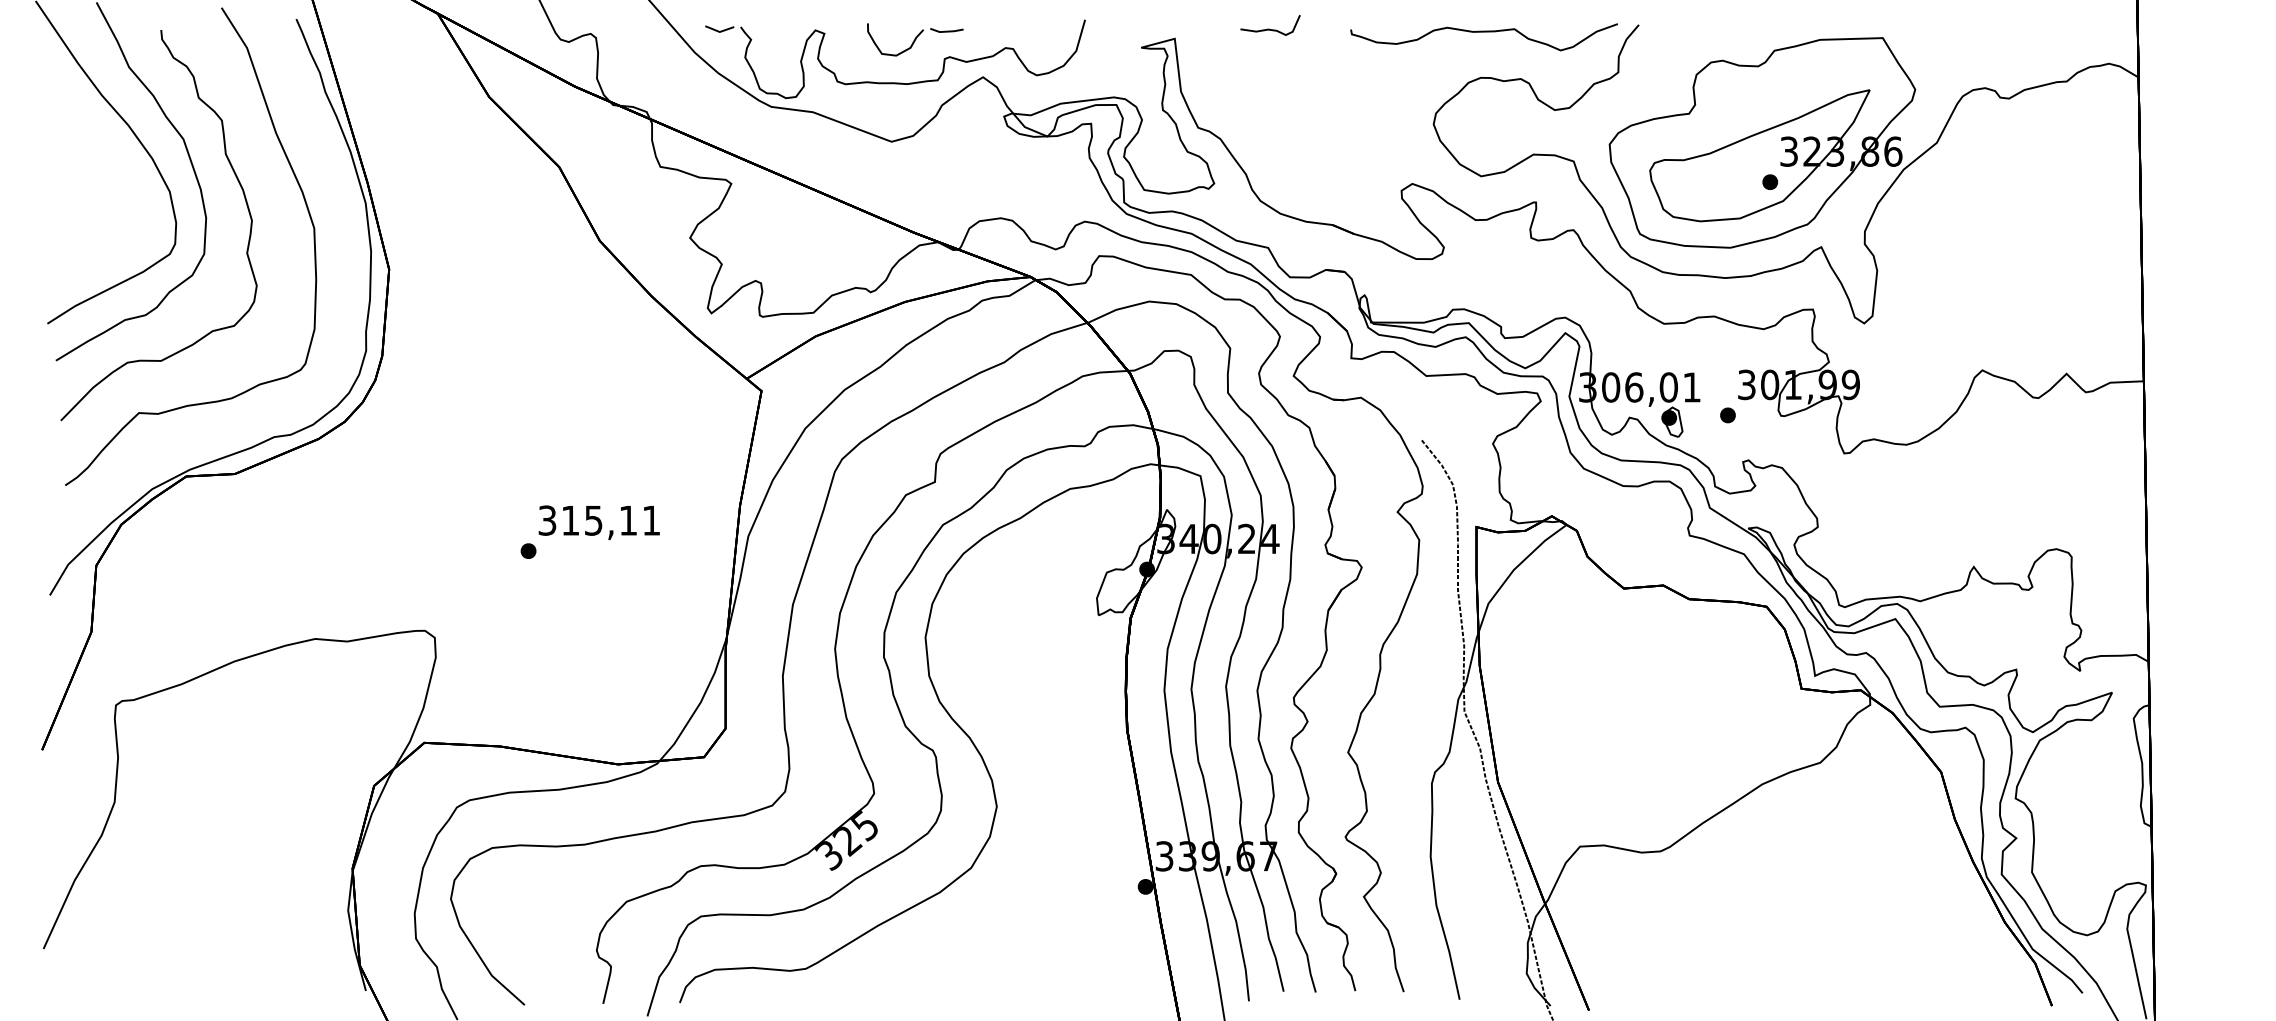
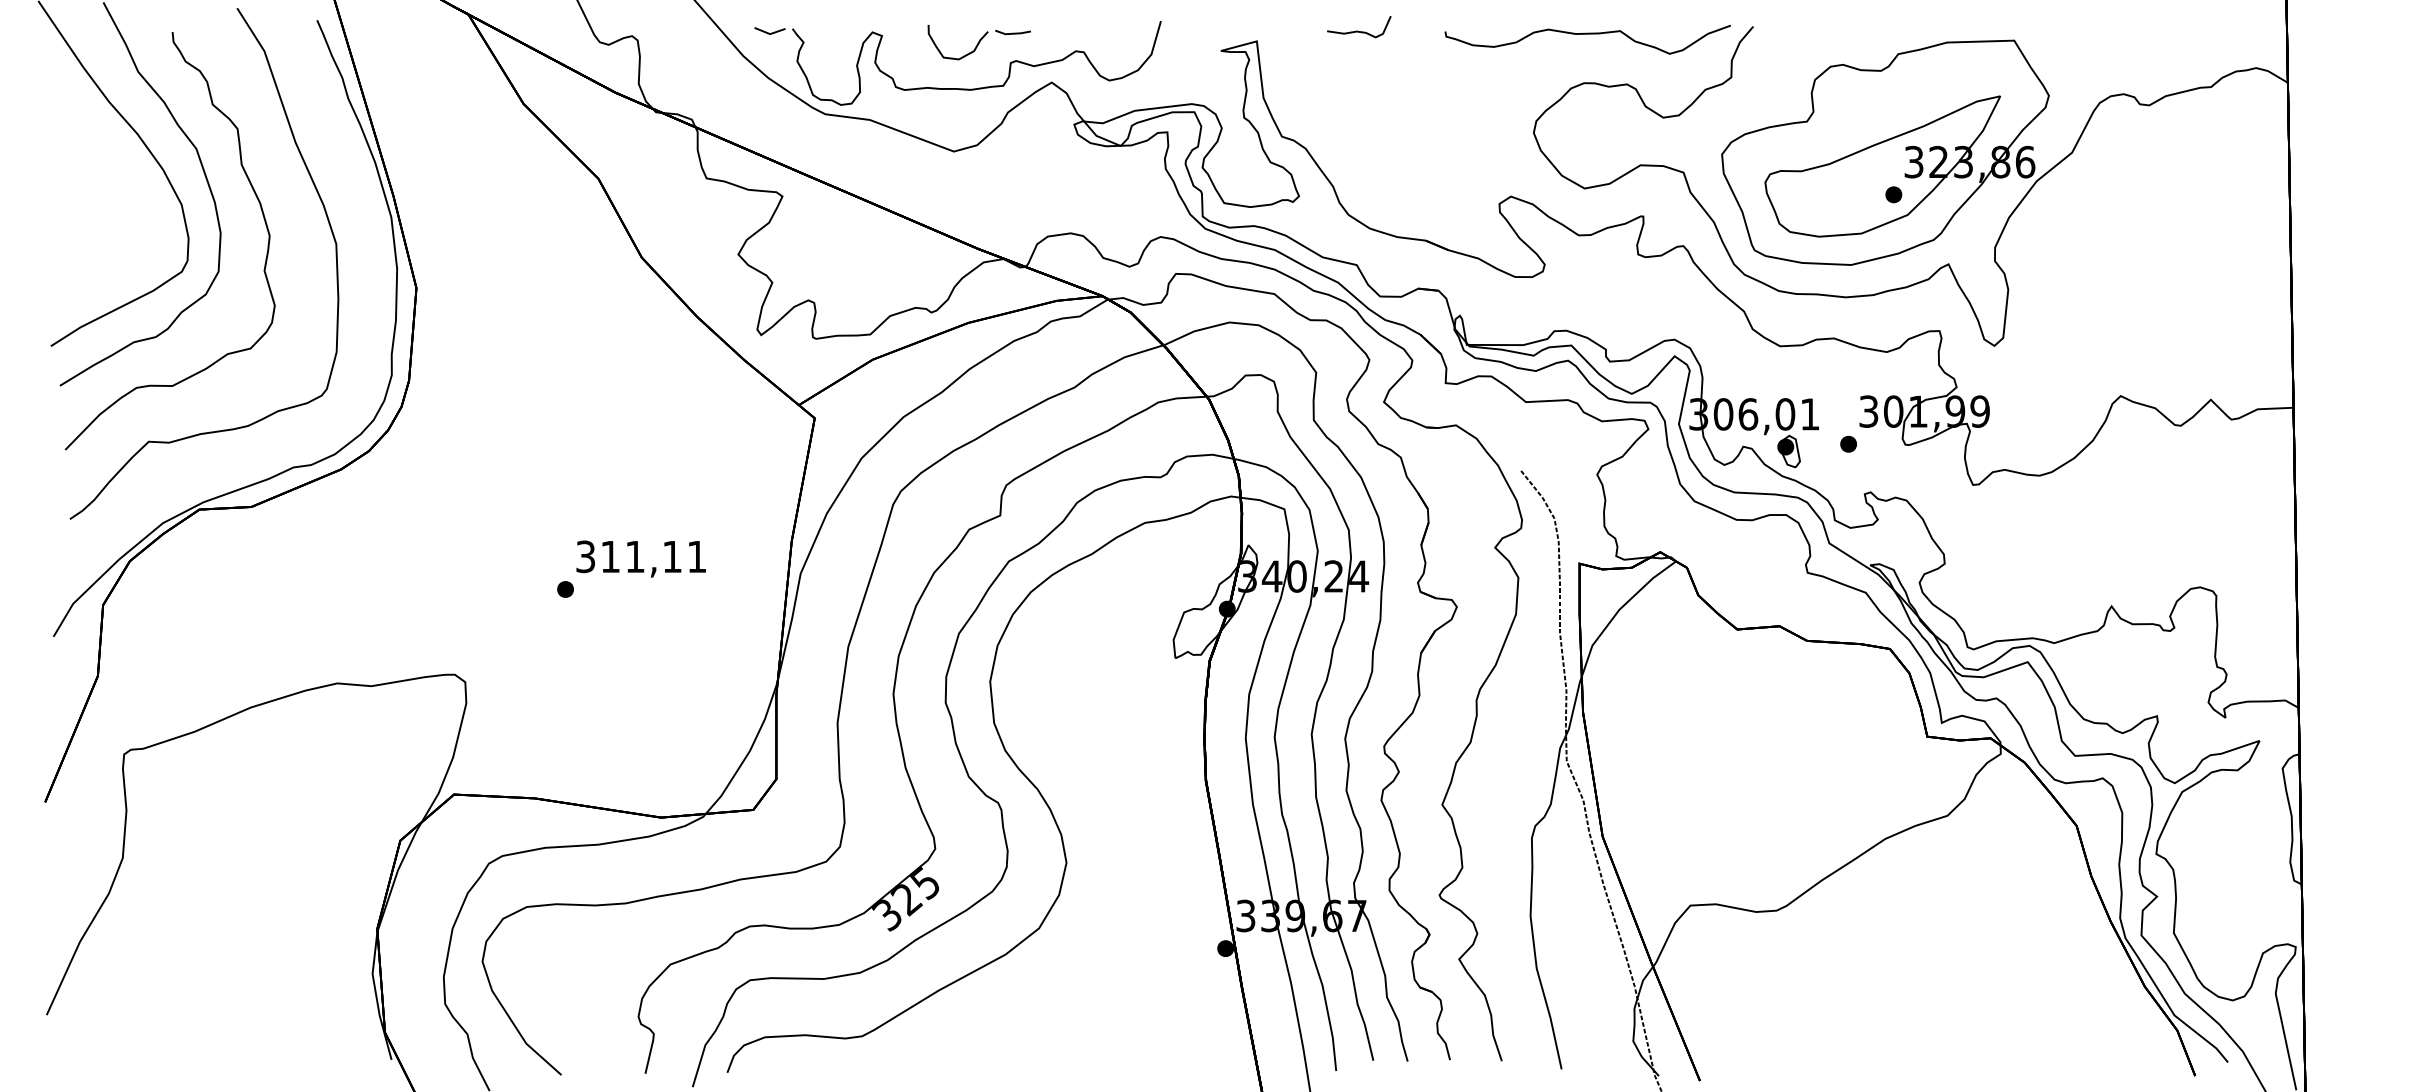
text: (593, 521) -> (635, 557), 315,11 -> 311,11

